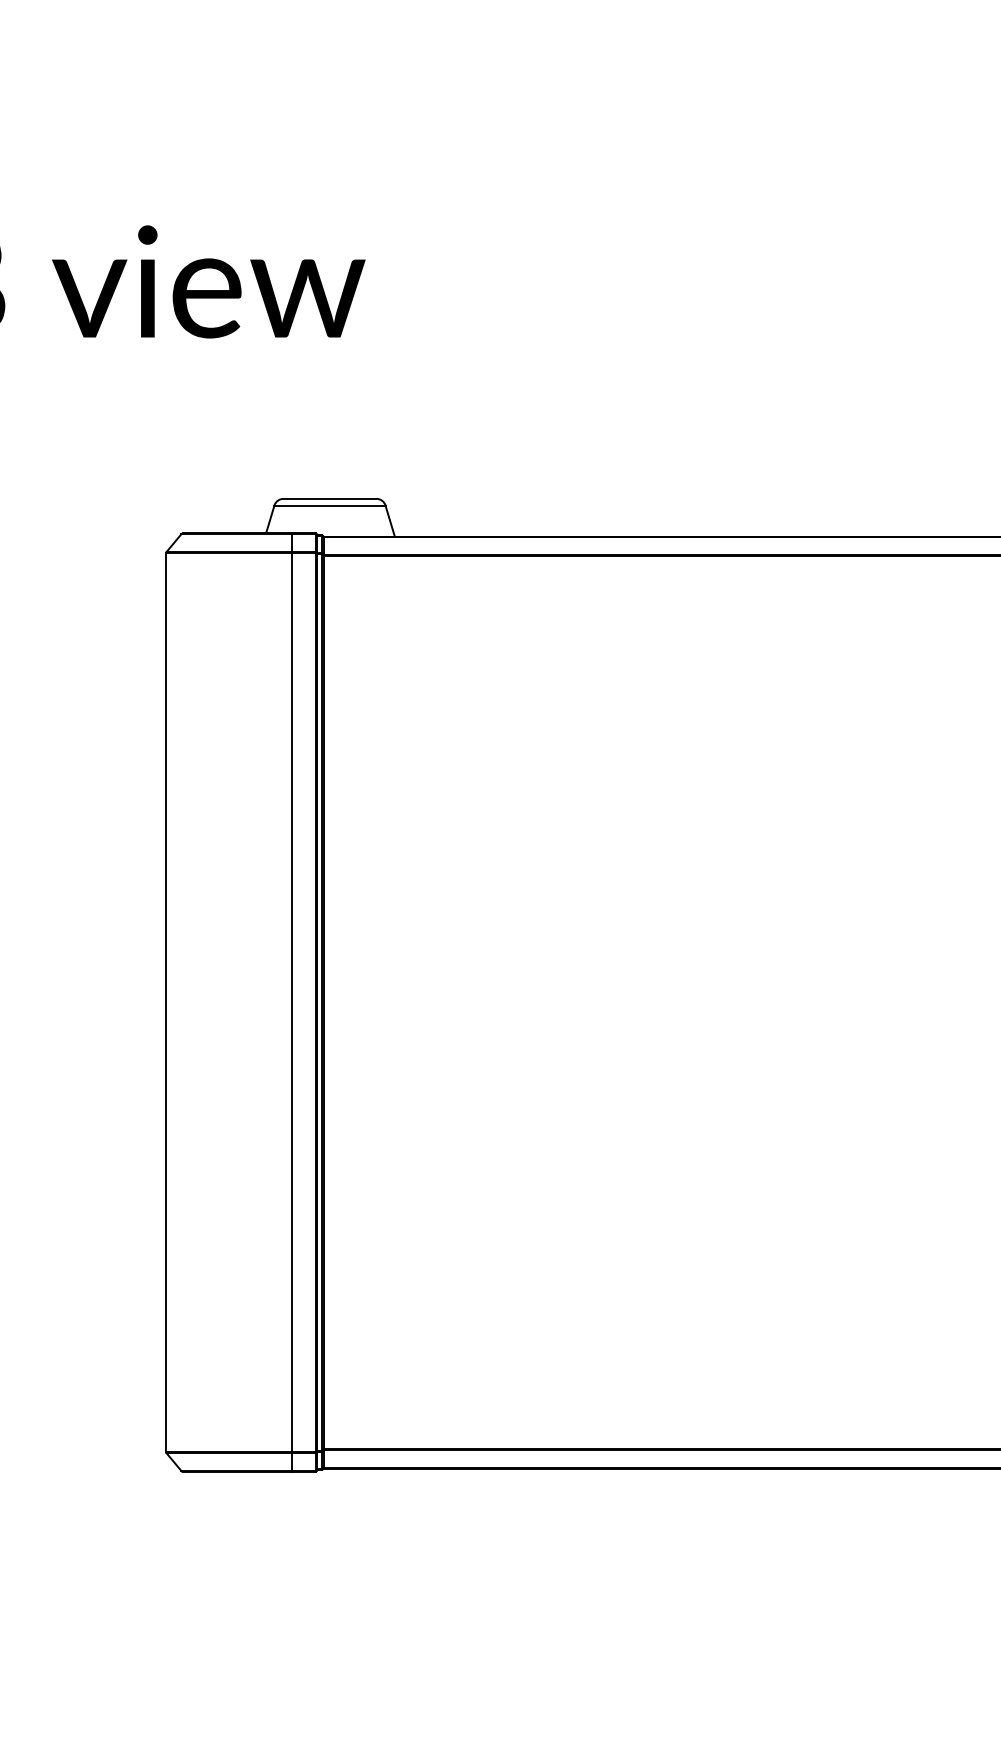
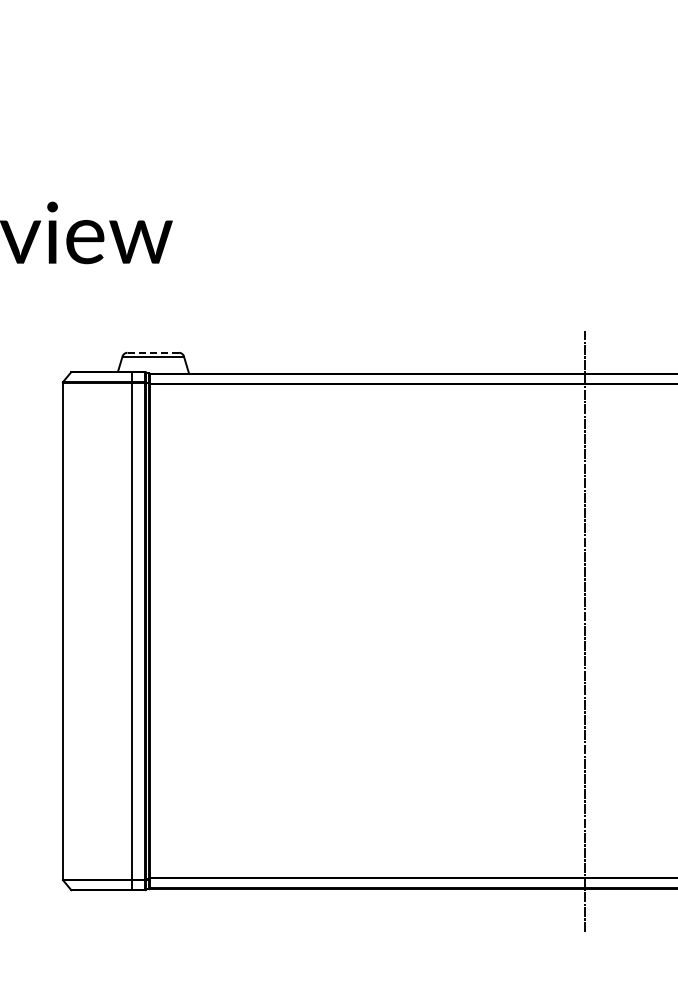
line: (330, 498) -> (153, 352), solid -> dashed

